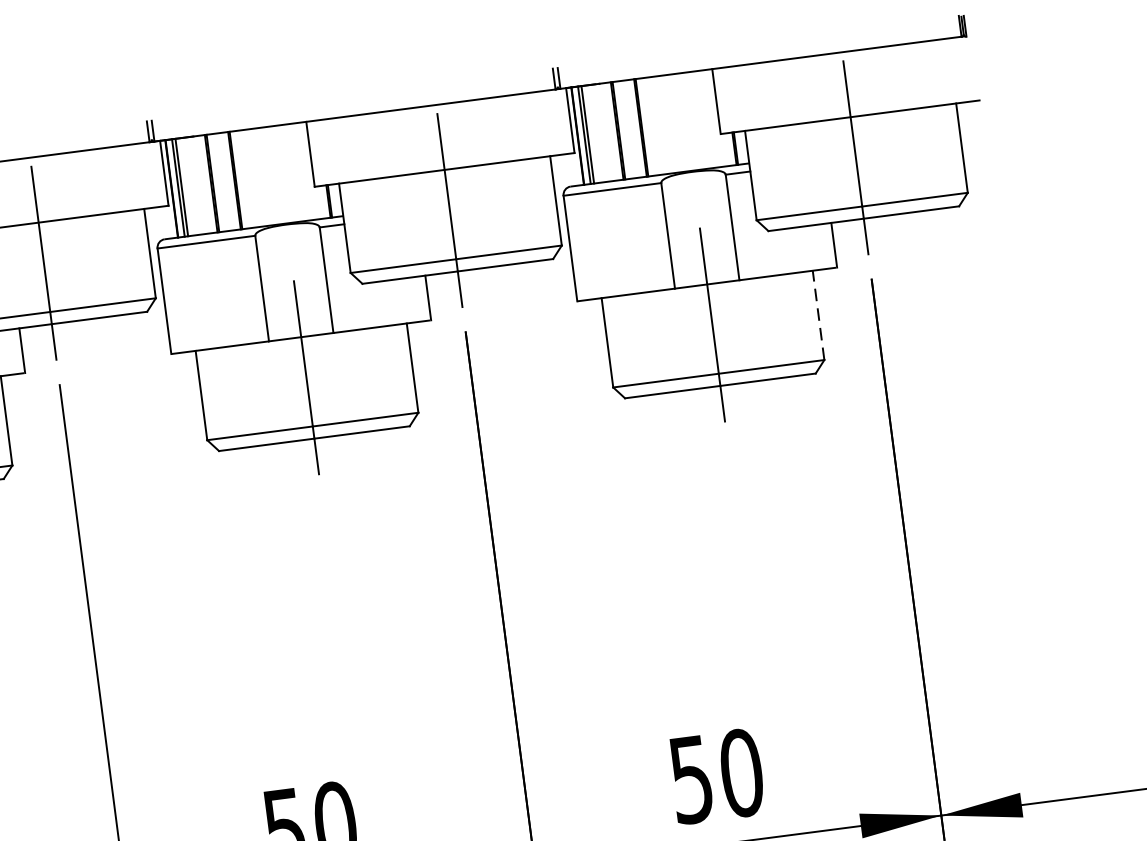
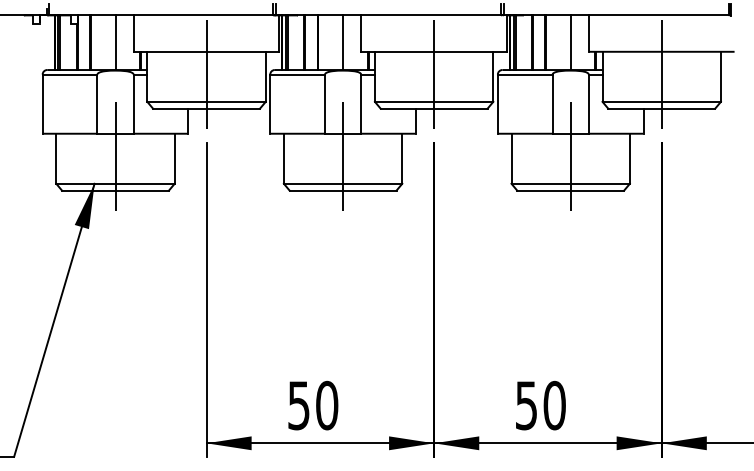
line: (685, 121) -> (570, 42), added
line: (280, 174) -> (343, 42), added
line: (817, 314) -> (629, 158), dashed -> solid

